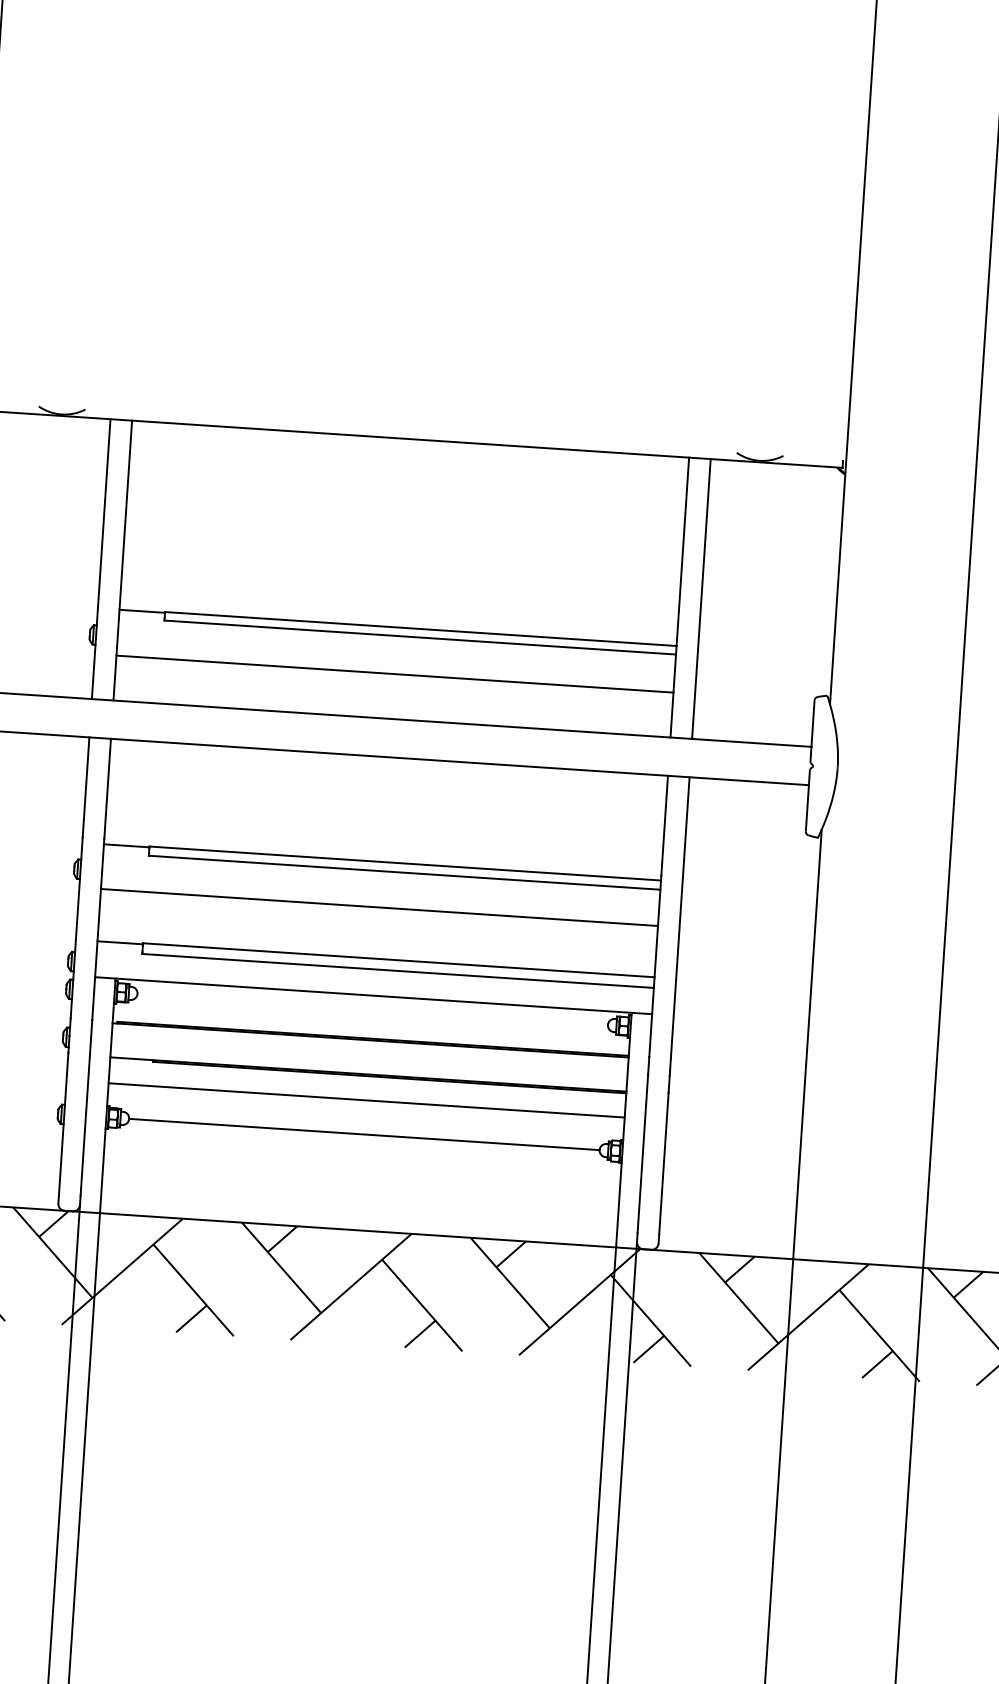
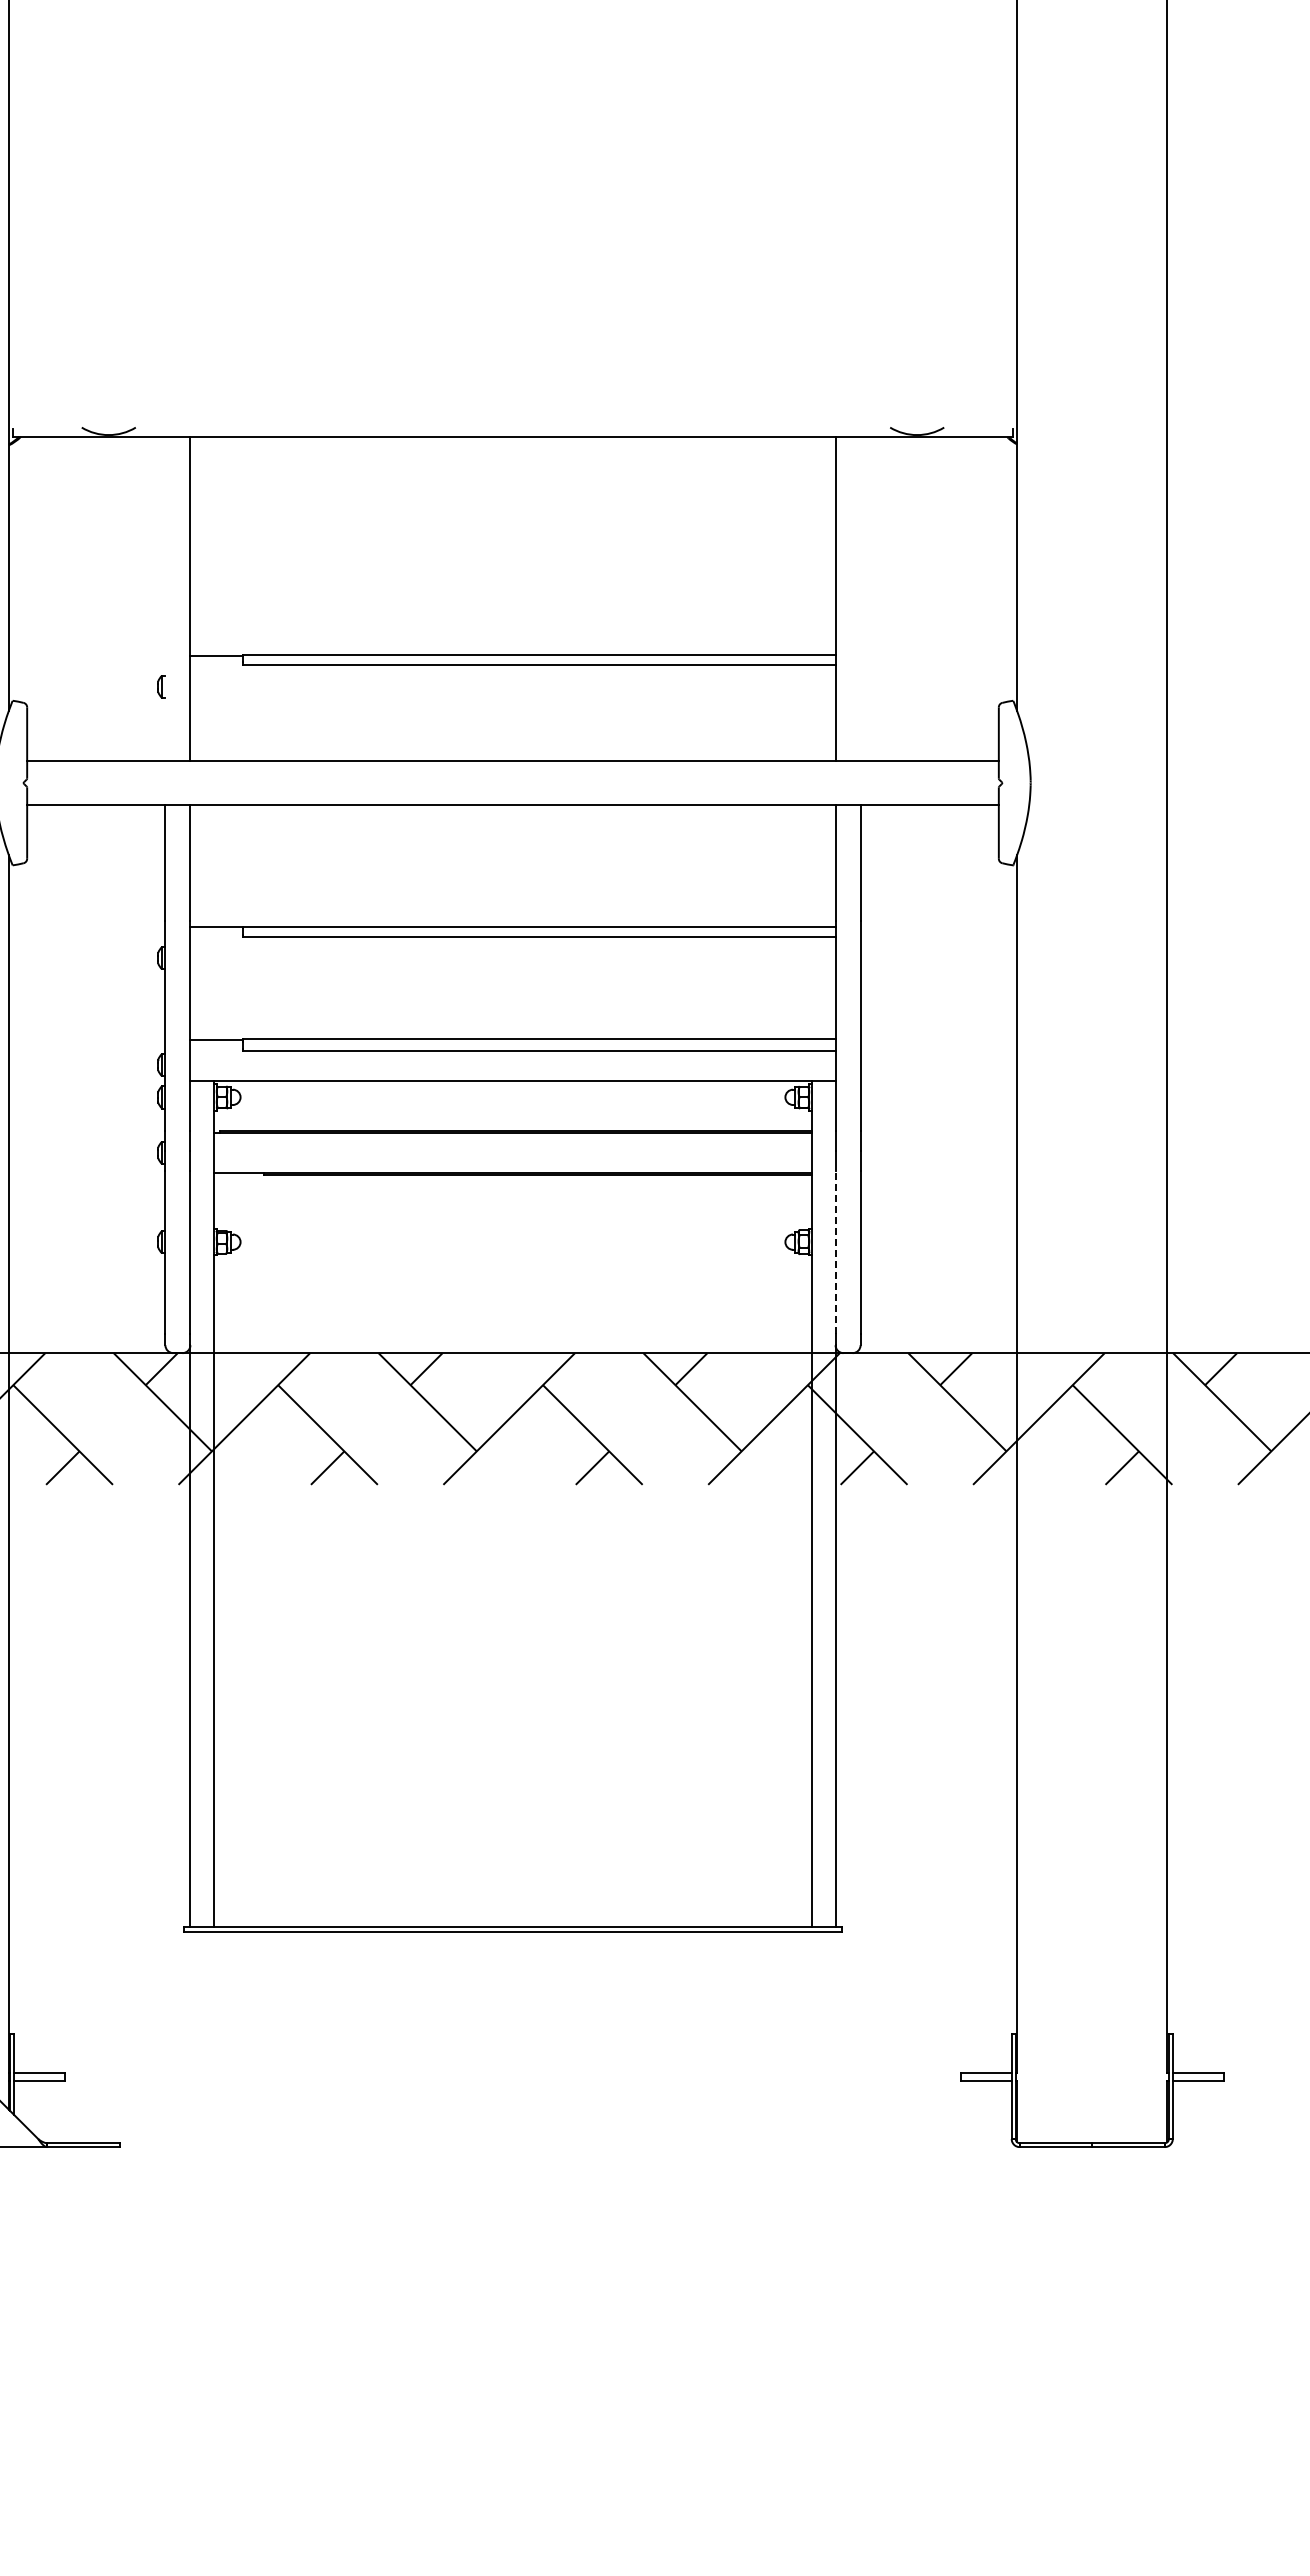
line: (101, 558) -> (165, 598), removed
line: (701, 598) -> (860, 598), removed
line: (394, 673) -> (512, 708), removed
line: (379, 907) -> (512, 979), removed
line: (366, 1100) -> (512, 1202), removed
line: (363, 1134) -> (512, 1242), removed
line: (642, 1161) -> (835, 1252), solid -> dashed

